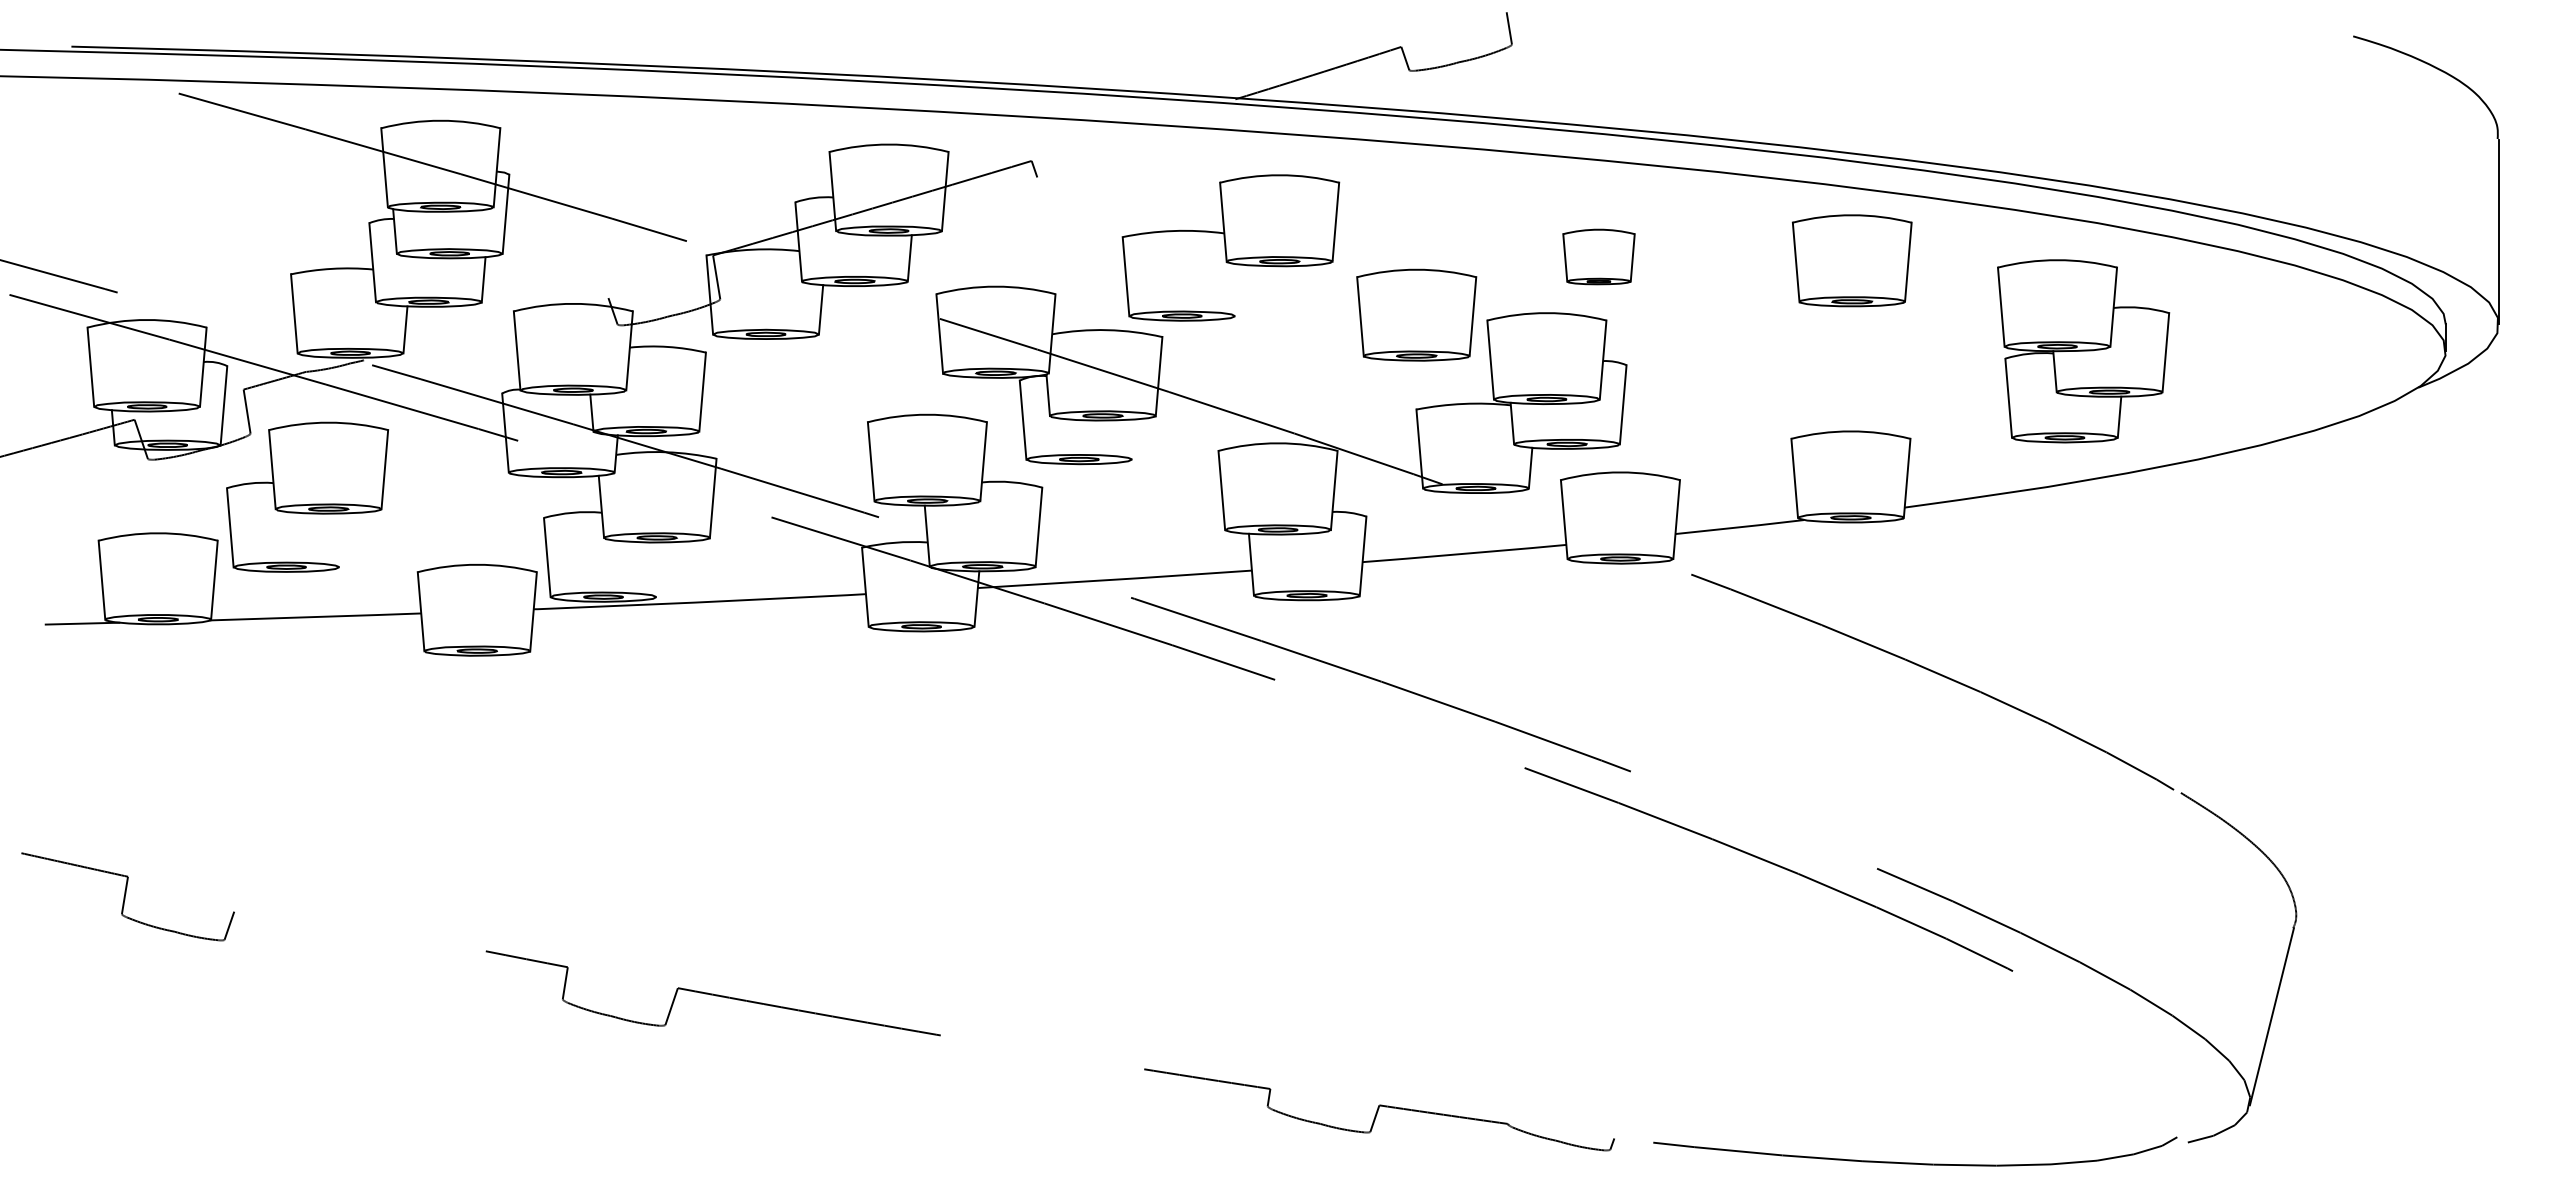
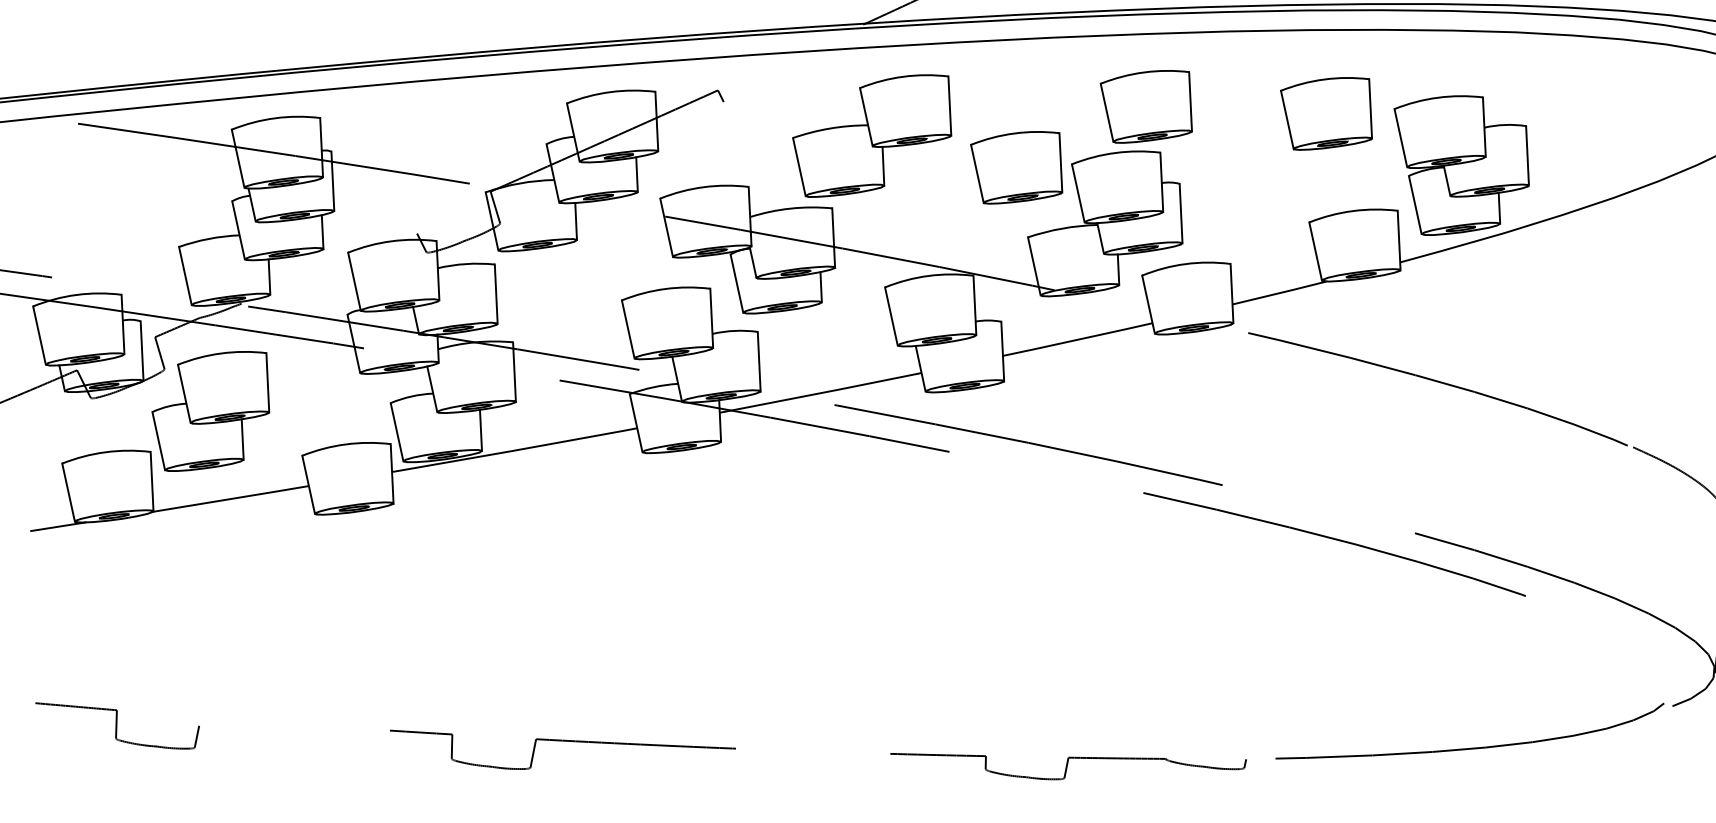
part: (1598, 256) -> (1148, 105), size x1.67
part: (1851, 260) -> (1328, 113), moved
line: (1237, 290) -> (883, 166), added
part: (2083, 351) -> (1466, 162), moved
line: (1133, 439) -> (820, 287), added
line: (341, 540) -> (242, 439), added
line: (658, 569) -> (480, 430), added

